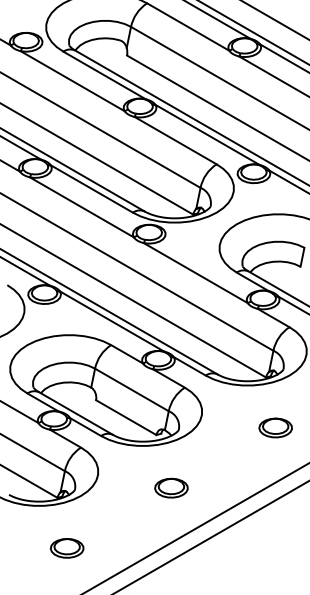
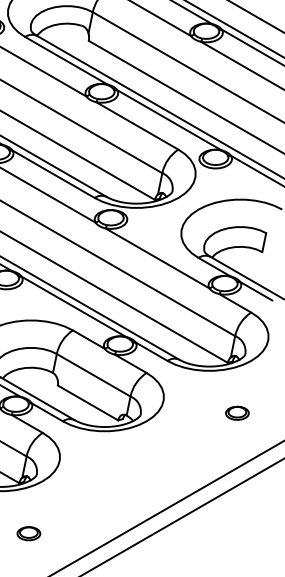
part: (275, 427) -> (237, 412), size x0.7
part: (171, 487) -> (133, 472), removed
part: (66, 548) -> (28, 533), size x0.7

